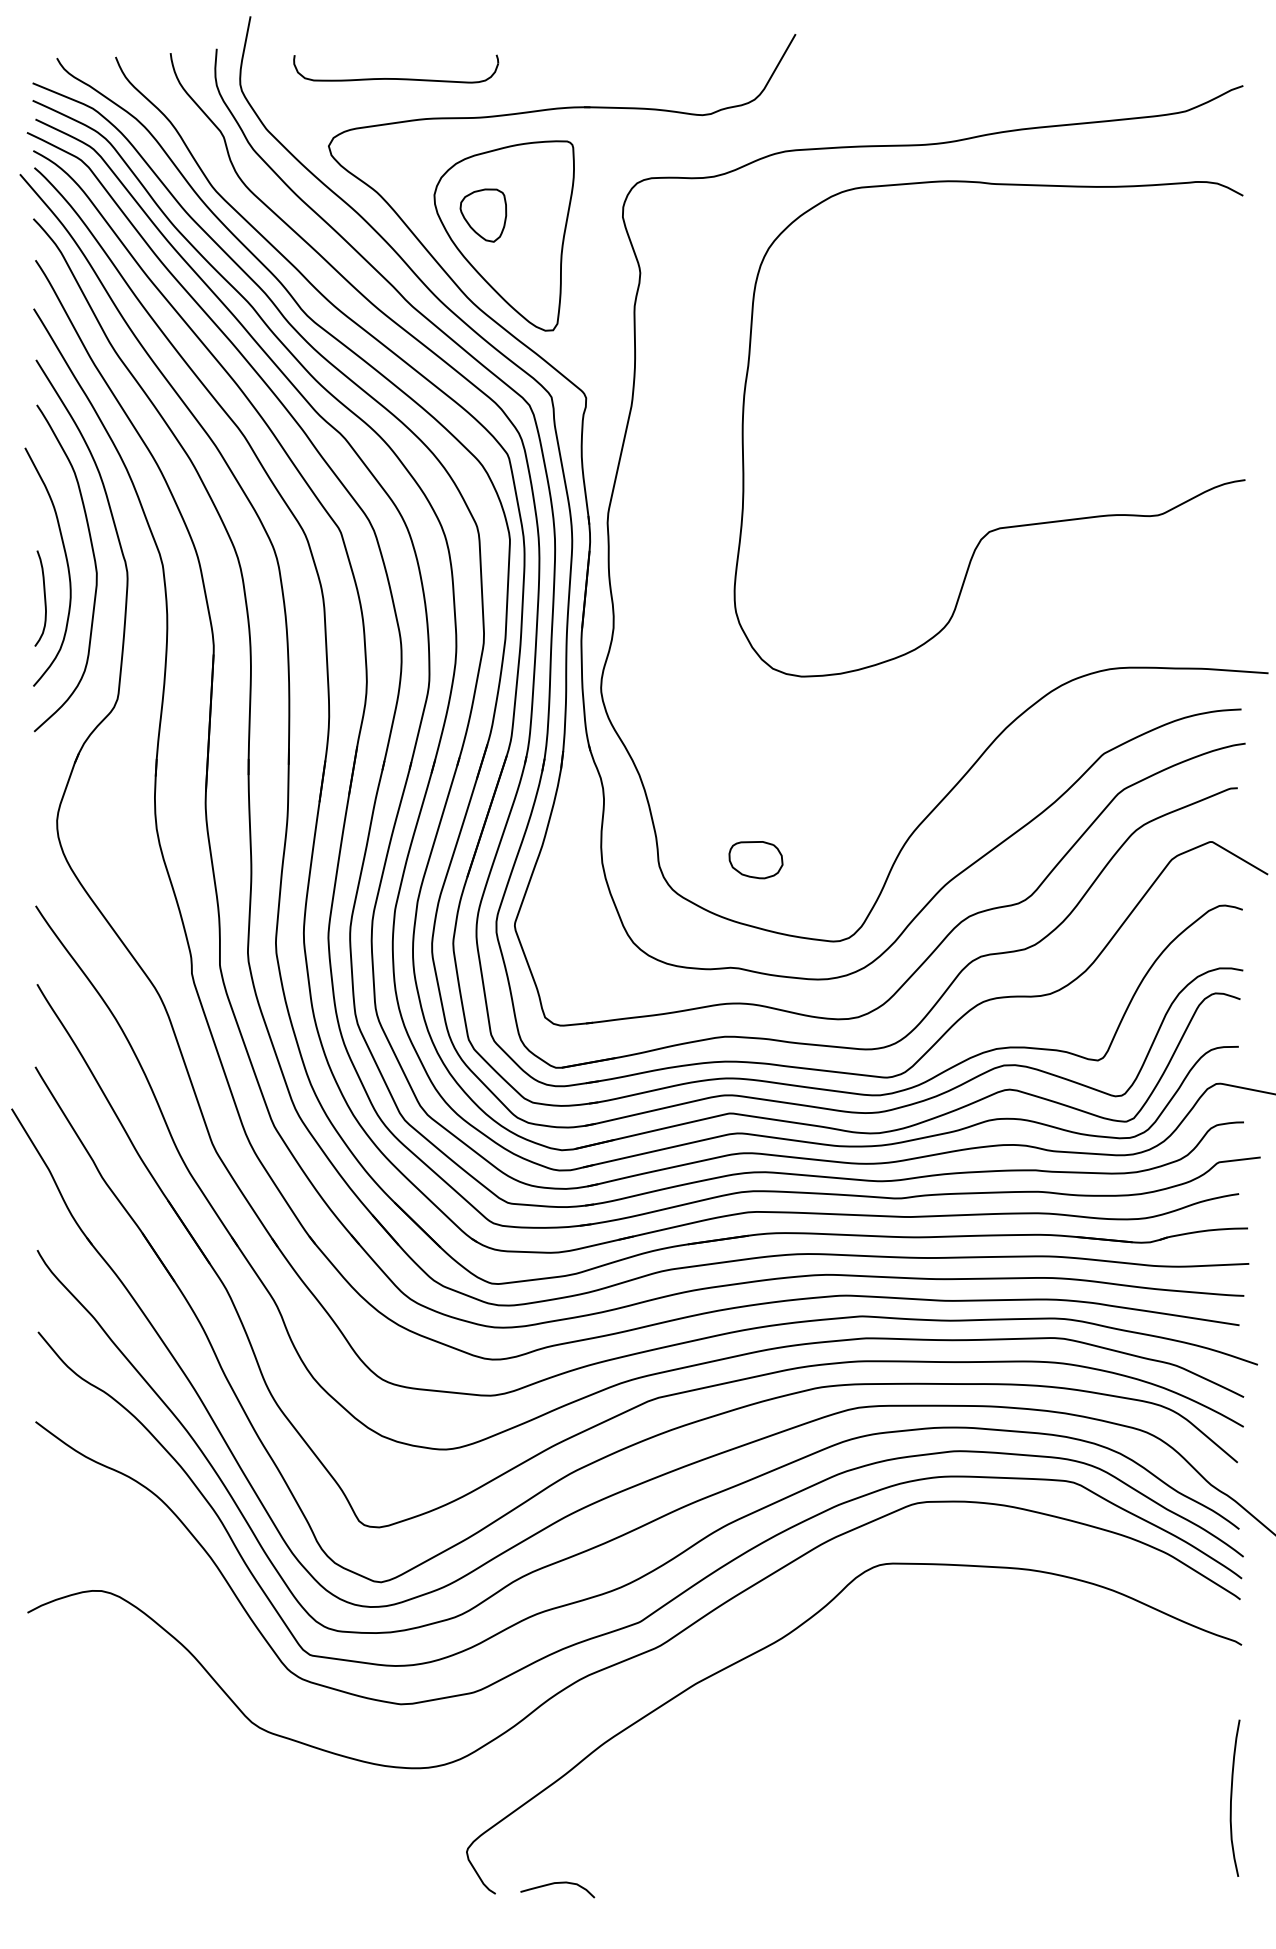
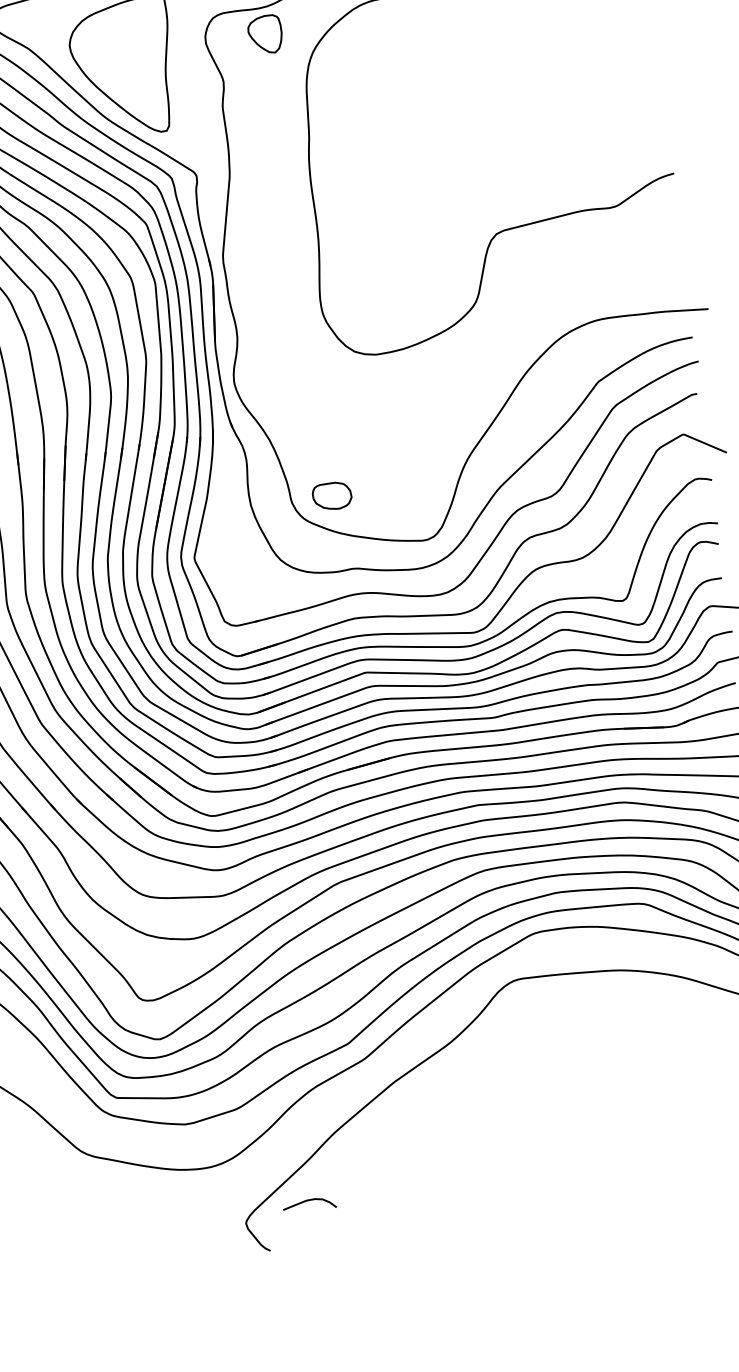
part: (483, 215) -> (265, 34), moved
part: (755, 860) -> (331, 496), moved
curve: (554, 1884) -> (306, 1201), moved

